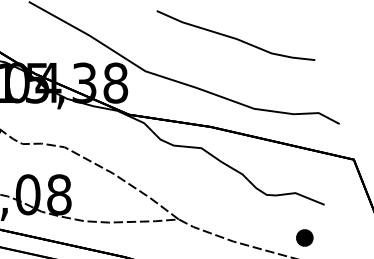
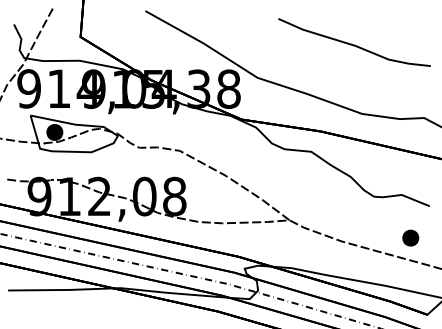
curve: (235, 37) -> (354, 44), moved

